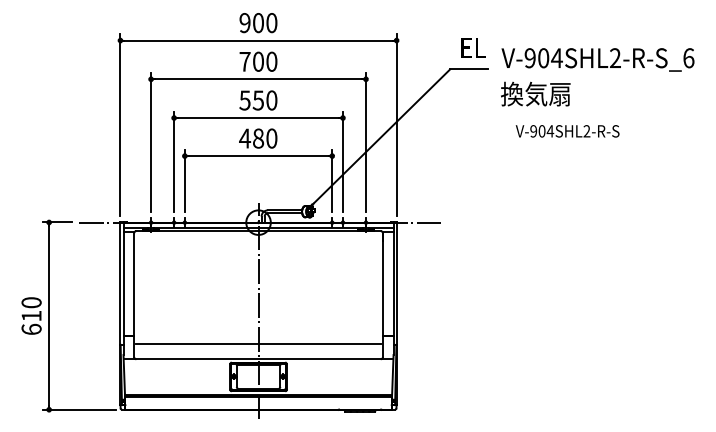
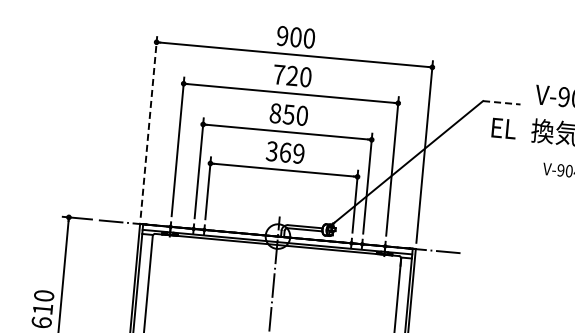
text: (473, 47) -> (504, 128), moved
text: (258, 61) -> (292, 75), 700 -> 720
line: (468, 69) -> (501, 102), solid -> dashed
text: (244, 100) -> (275, 113), 550 -> 850
line: (120, 125) -> (148, 127), solid -> dashed
text: (258, 138) -> (285, 152), 480 -> 369

